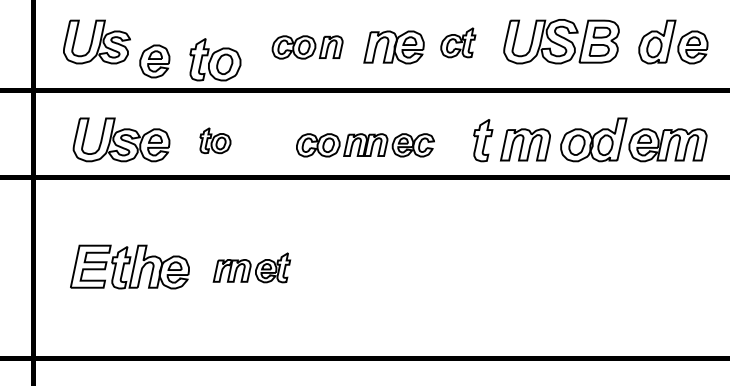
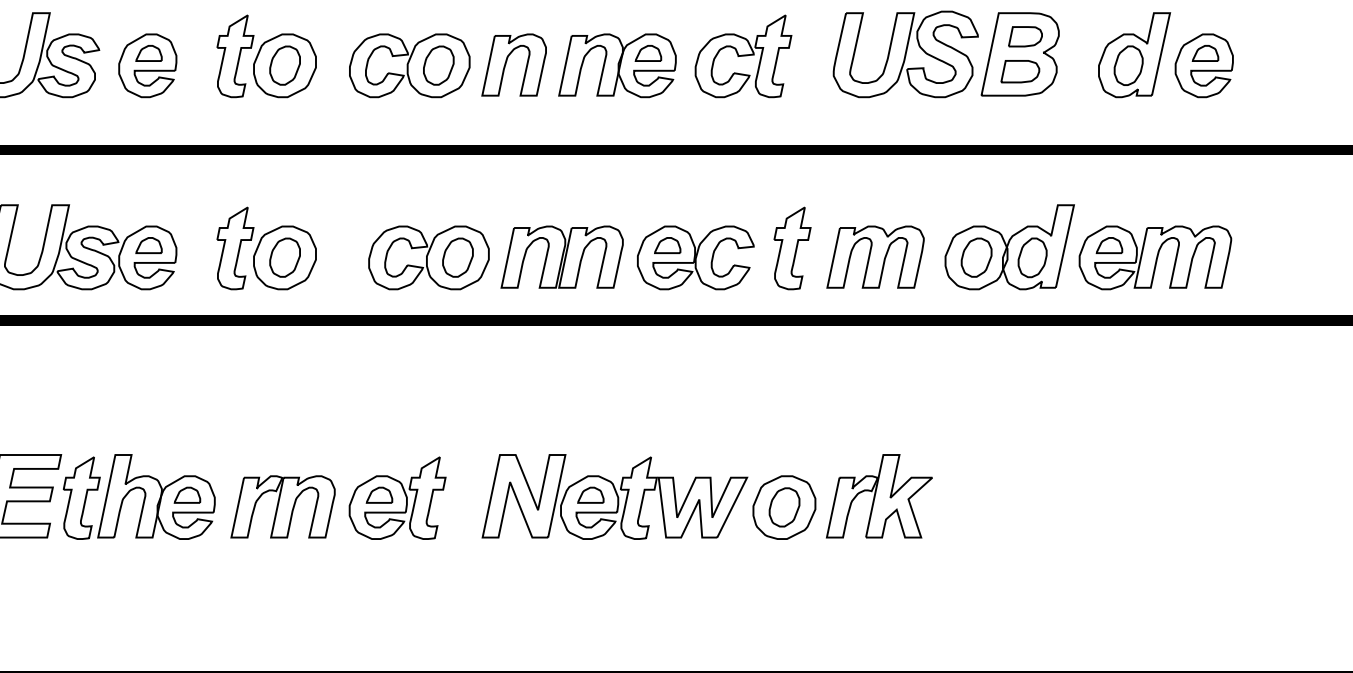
part: (458, 42) -> (744, 56), size x1.43
part: (307, 47) -> (447, 65), size x1.43
part: (215, 59) -> (266, 56), moved
part: (154, 61) -> (147, 65), moved
part: (215, 140) -> (266, 248), size x1.67
part: (365, 145) -> (561, 258), size x1.43
part: (439, 266) -> (706, 495), added
part: (251, 267) -> (337, 497), size x1.43

